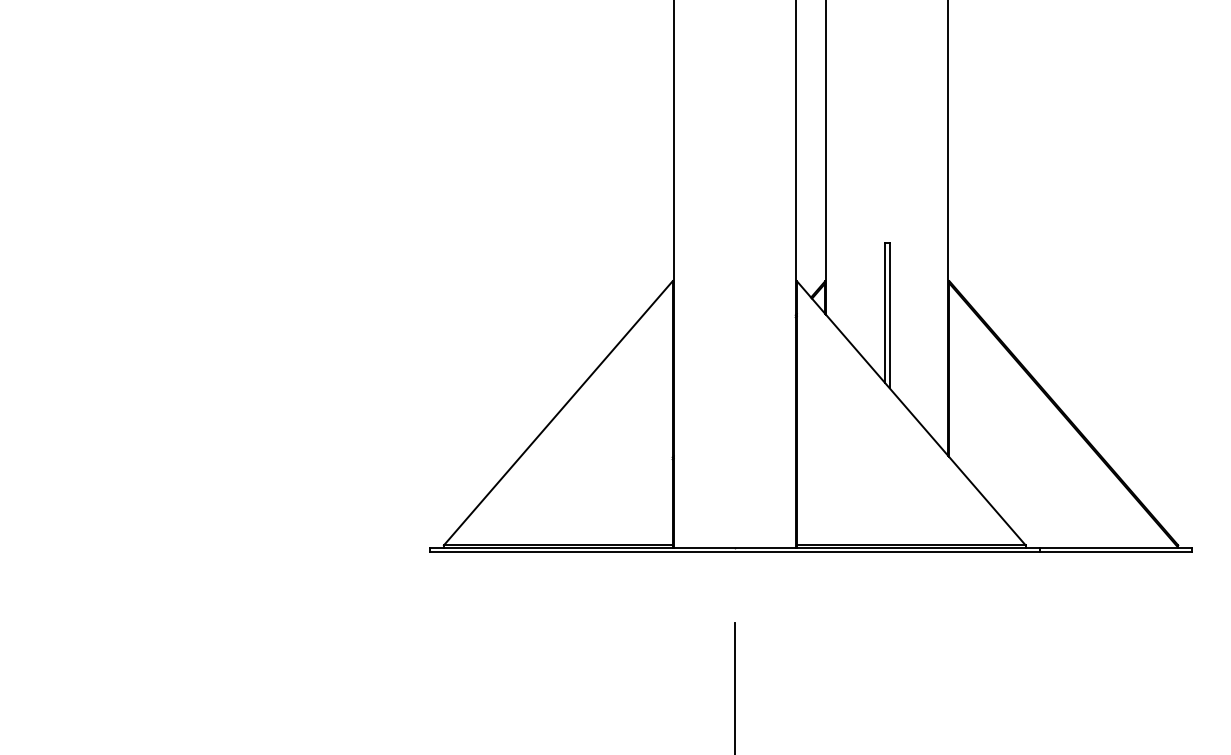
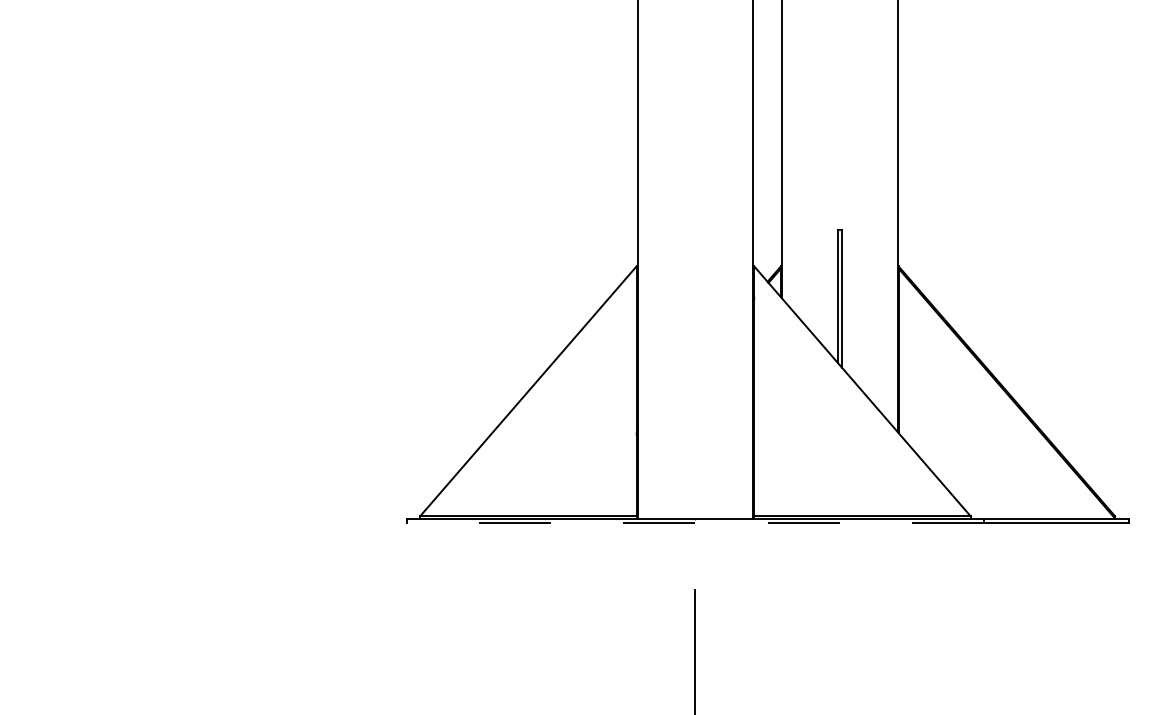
line: (734, 552) -> (695, 523), solid -> dashed

